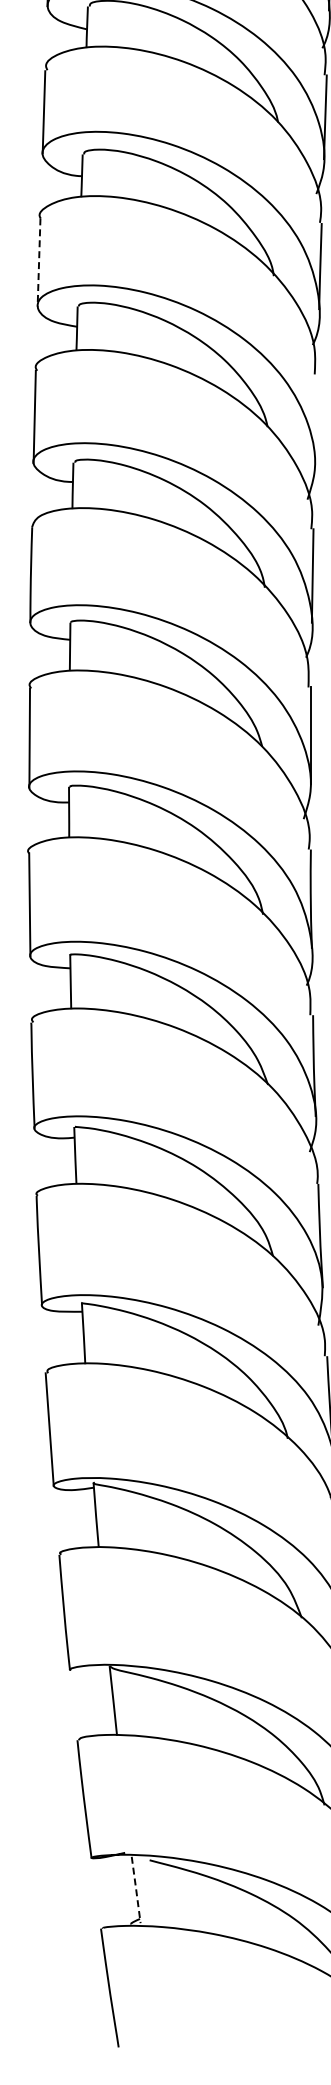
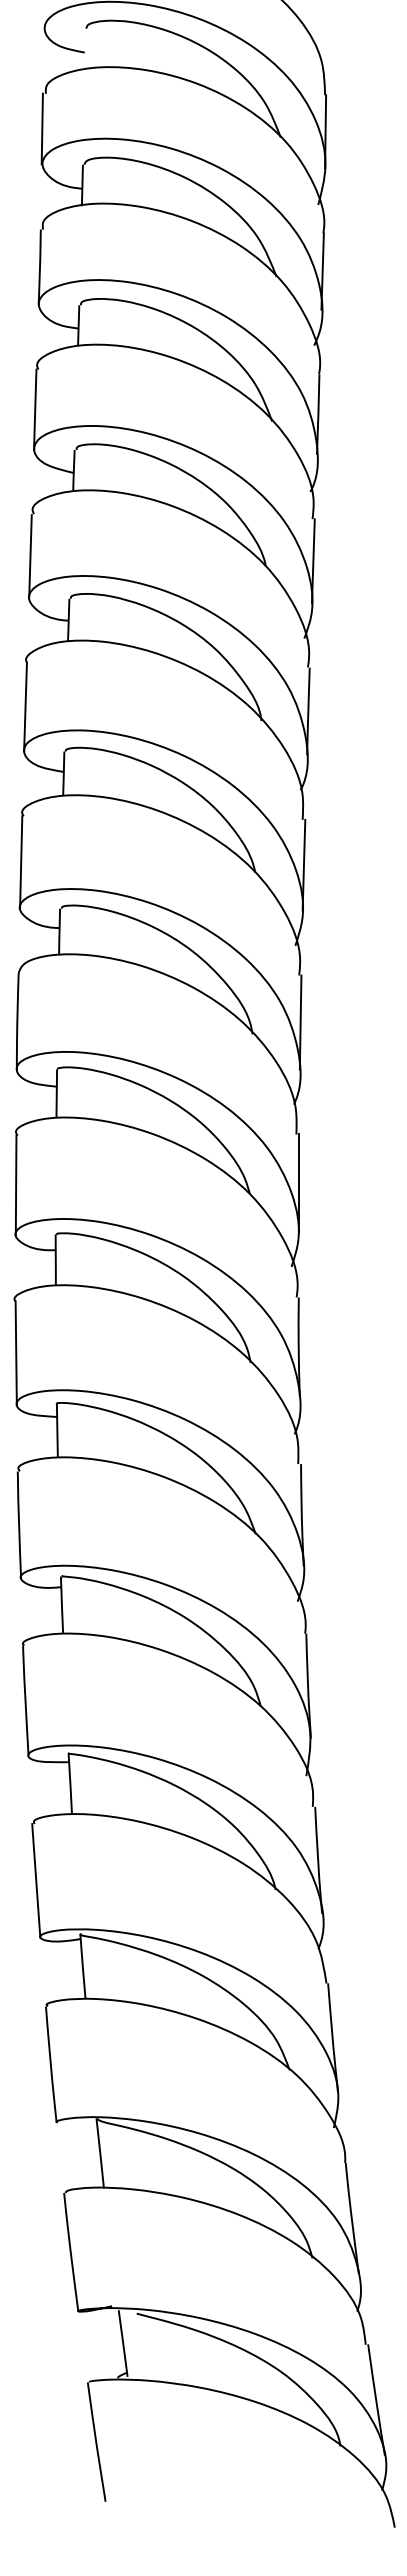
line: (39, 262) -> (25, 707), dashed -> solid
line: (315, 418) -> (303, 864), added
line: (136, 1889) -> (123, 2343), dashed -> solid

